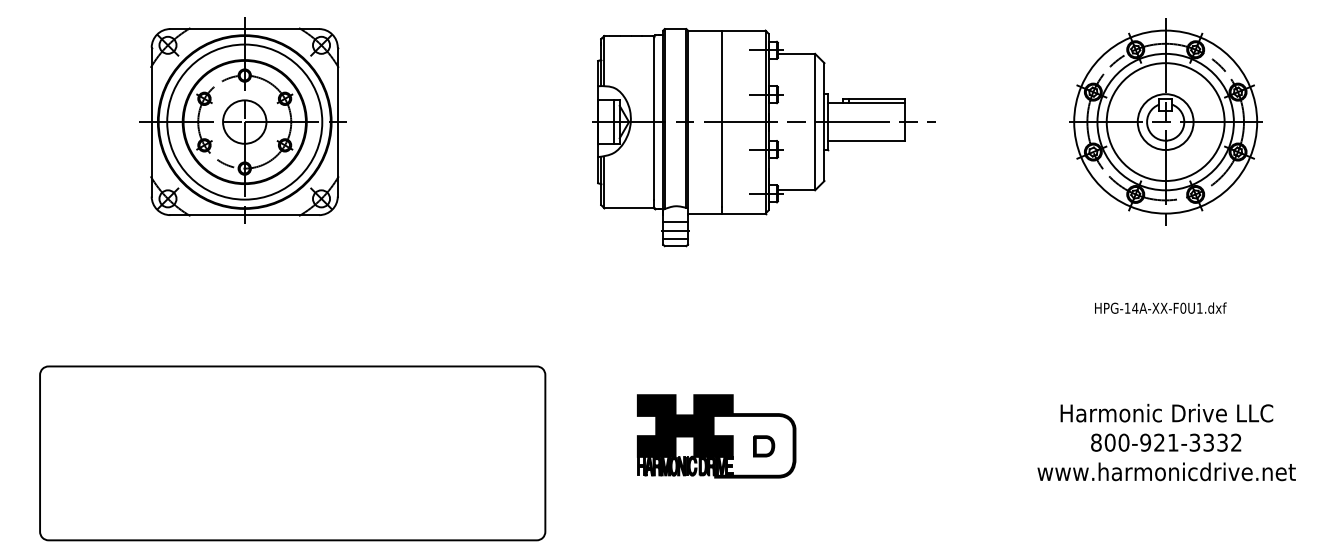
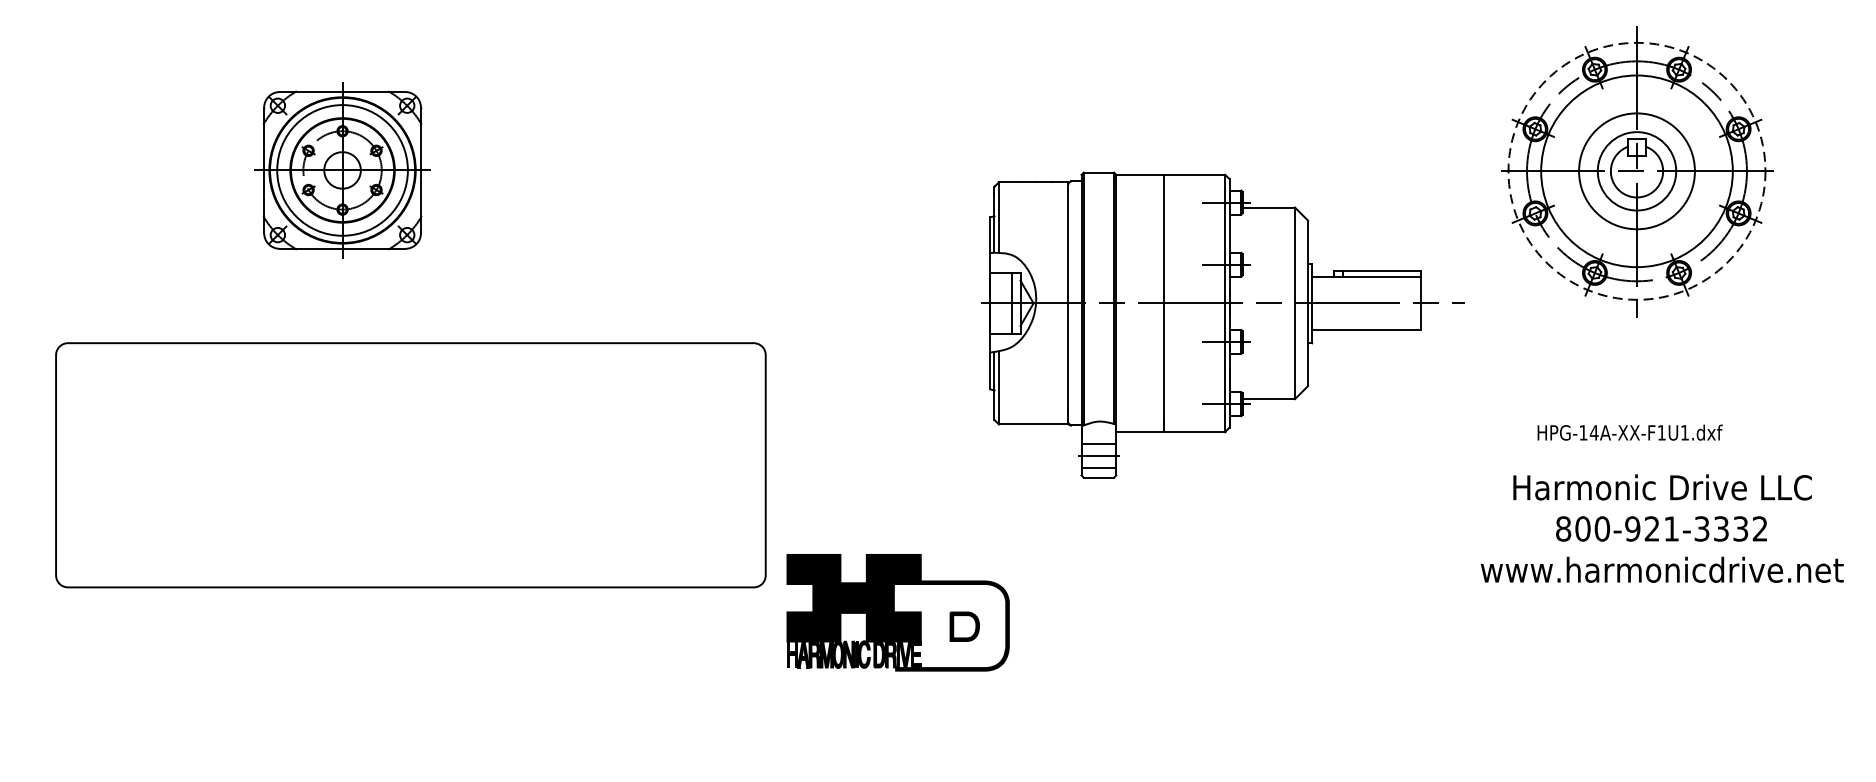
part: (242, 120) -> (340, 169), size x0.6
circle: (1165, 121) -> (1636, 170), solid -> dashed
circle: (1165, 122) -> (1636, 171), size x0.7
part: (763, 137) -> (1222, 324), moved
text: (1183, 307) -> (1662, 431), HPG-14A-XX-F0U1.dxf -> HPG-14A-XX-F1U1.dxf
part: (716, 436) -> (897, 612), moved
part: (1166, 442) -> (1662, 528), moved
part: (292, 453) -> (410, 465), moved

